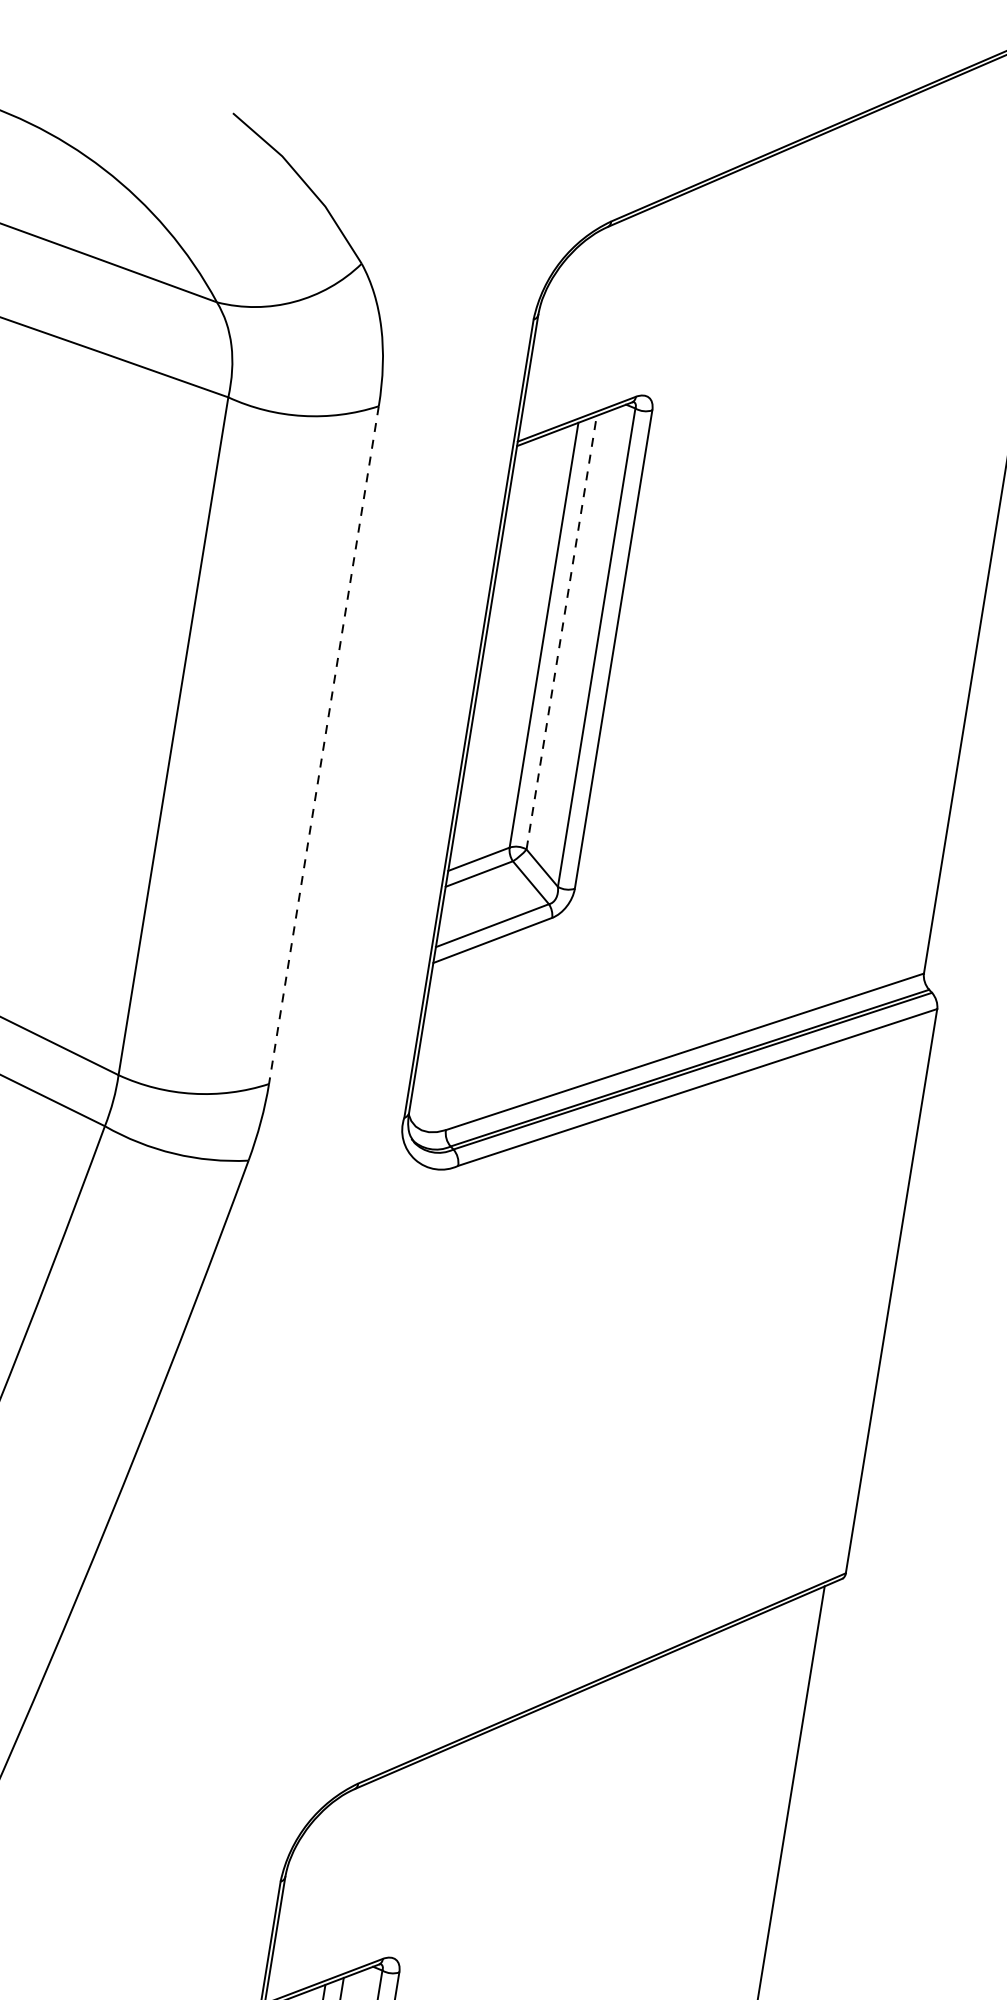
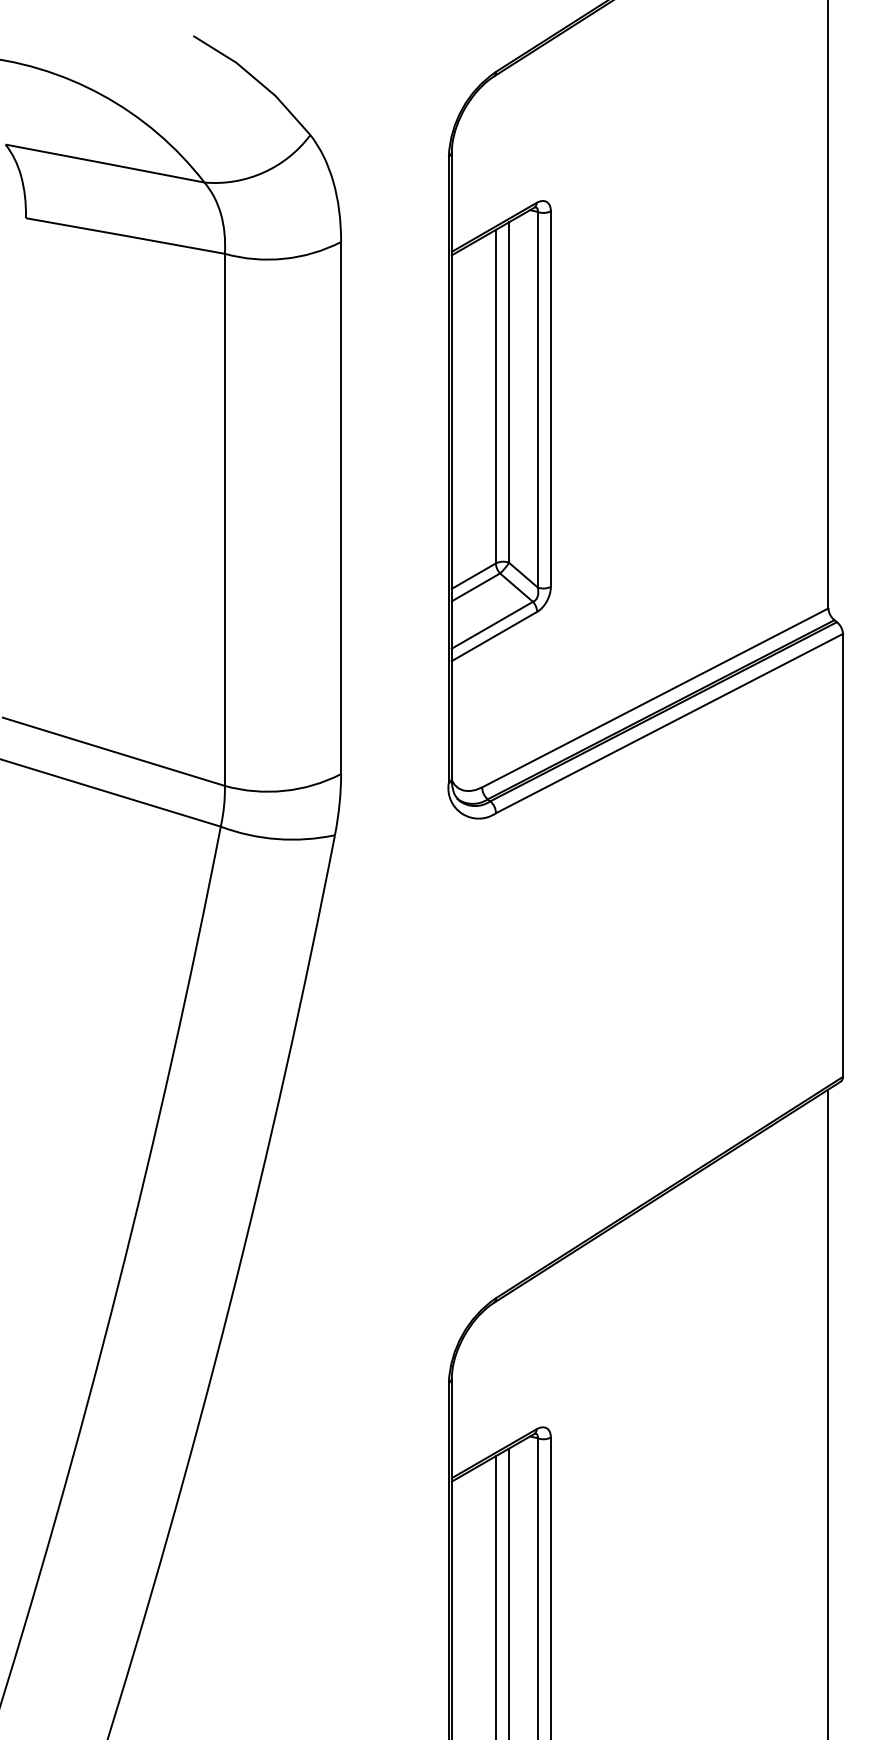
line: (562, 632) -> (509, 392), dashed -> solid
line: (324, 745) -> (341, 508), dashed -> solid

